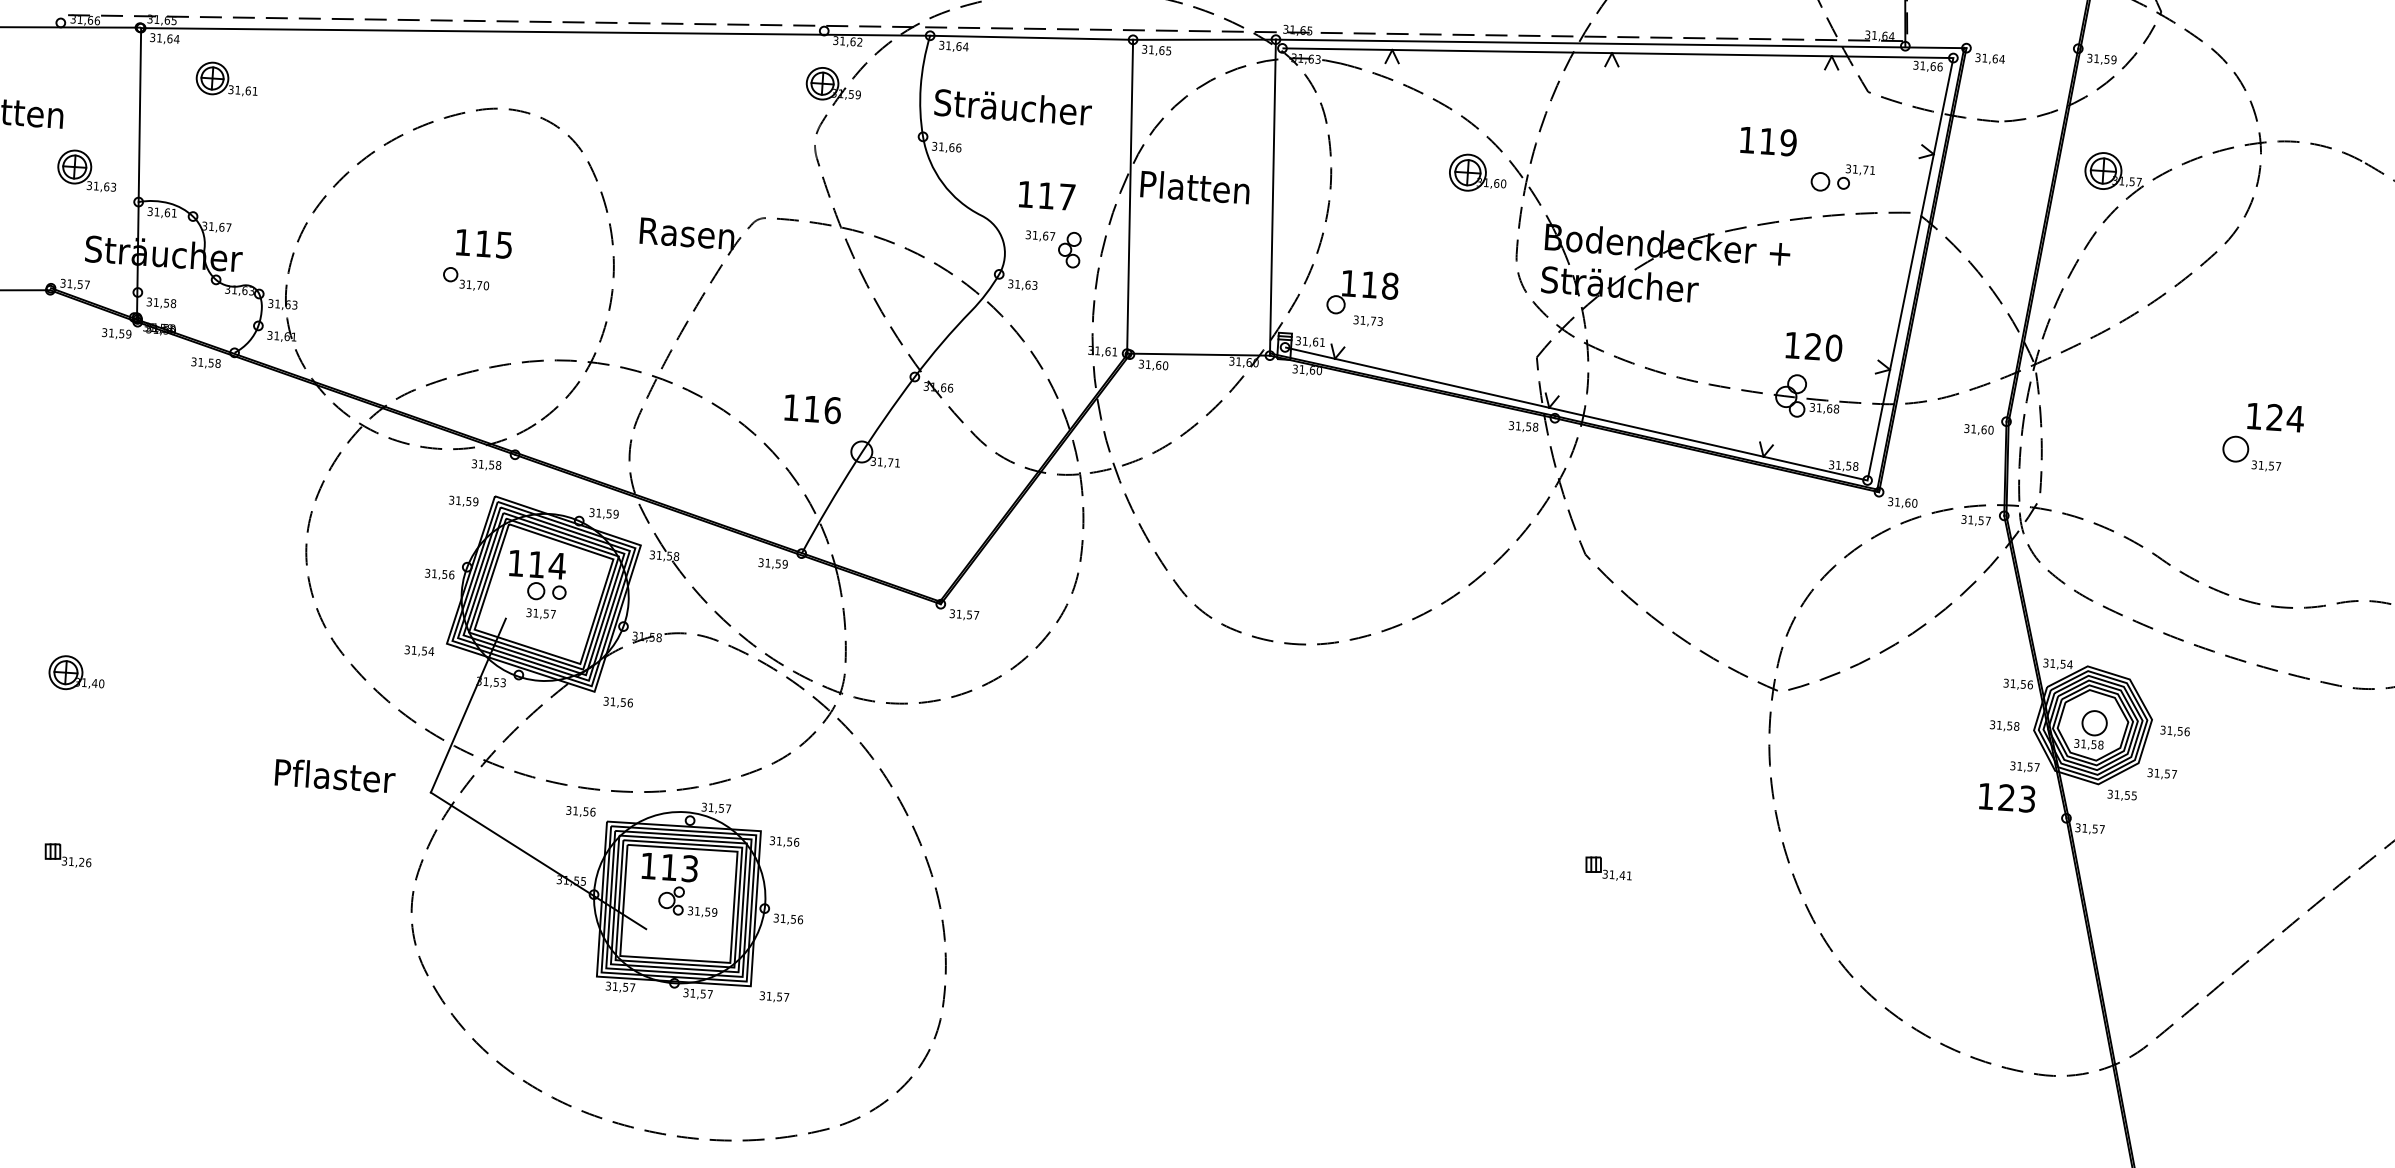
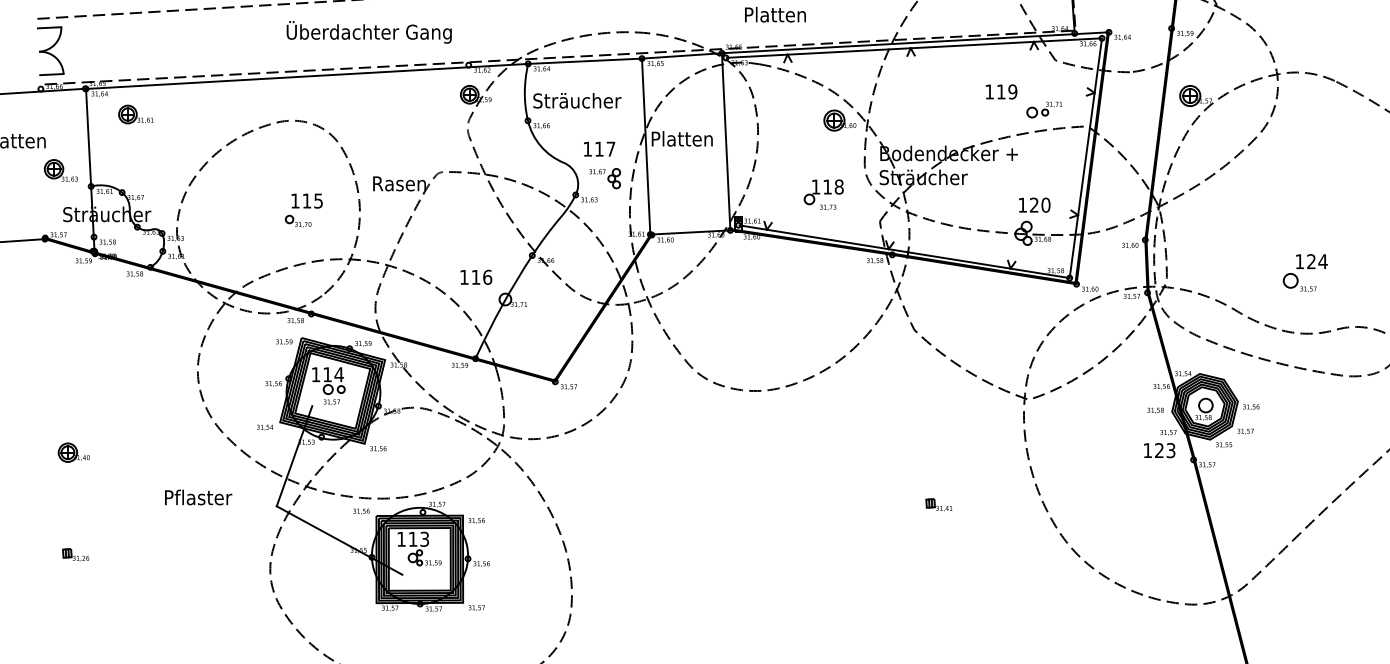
part: (476, 260) -> (303, 210), moved
part: (1361, 297) -> (823, 194), moved
part: (2261, 435) -> (1304, 272), moved
text: (335, 775) -> (198, 497), moved

